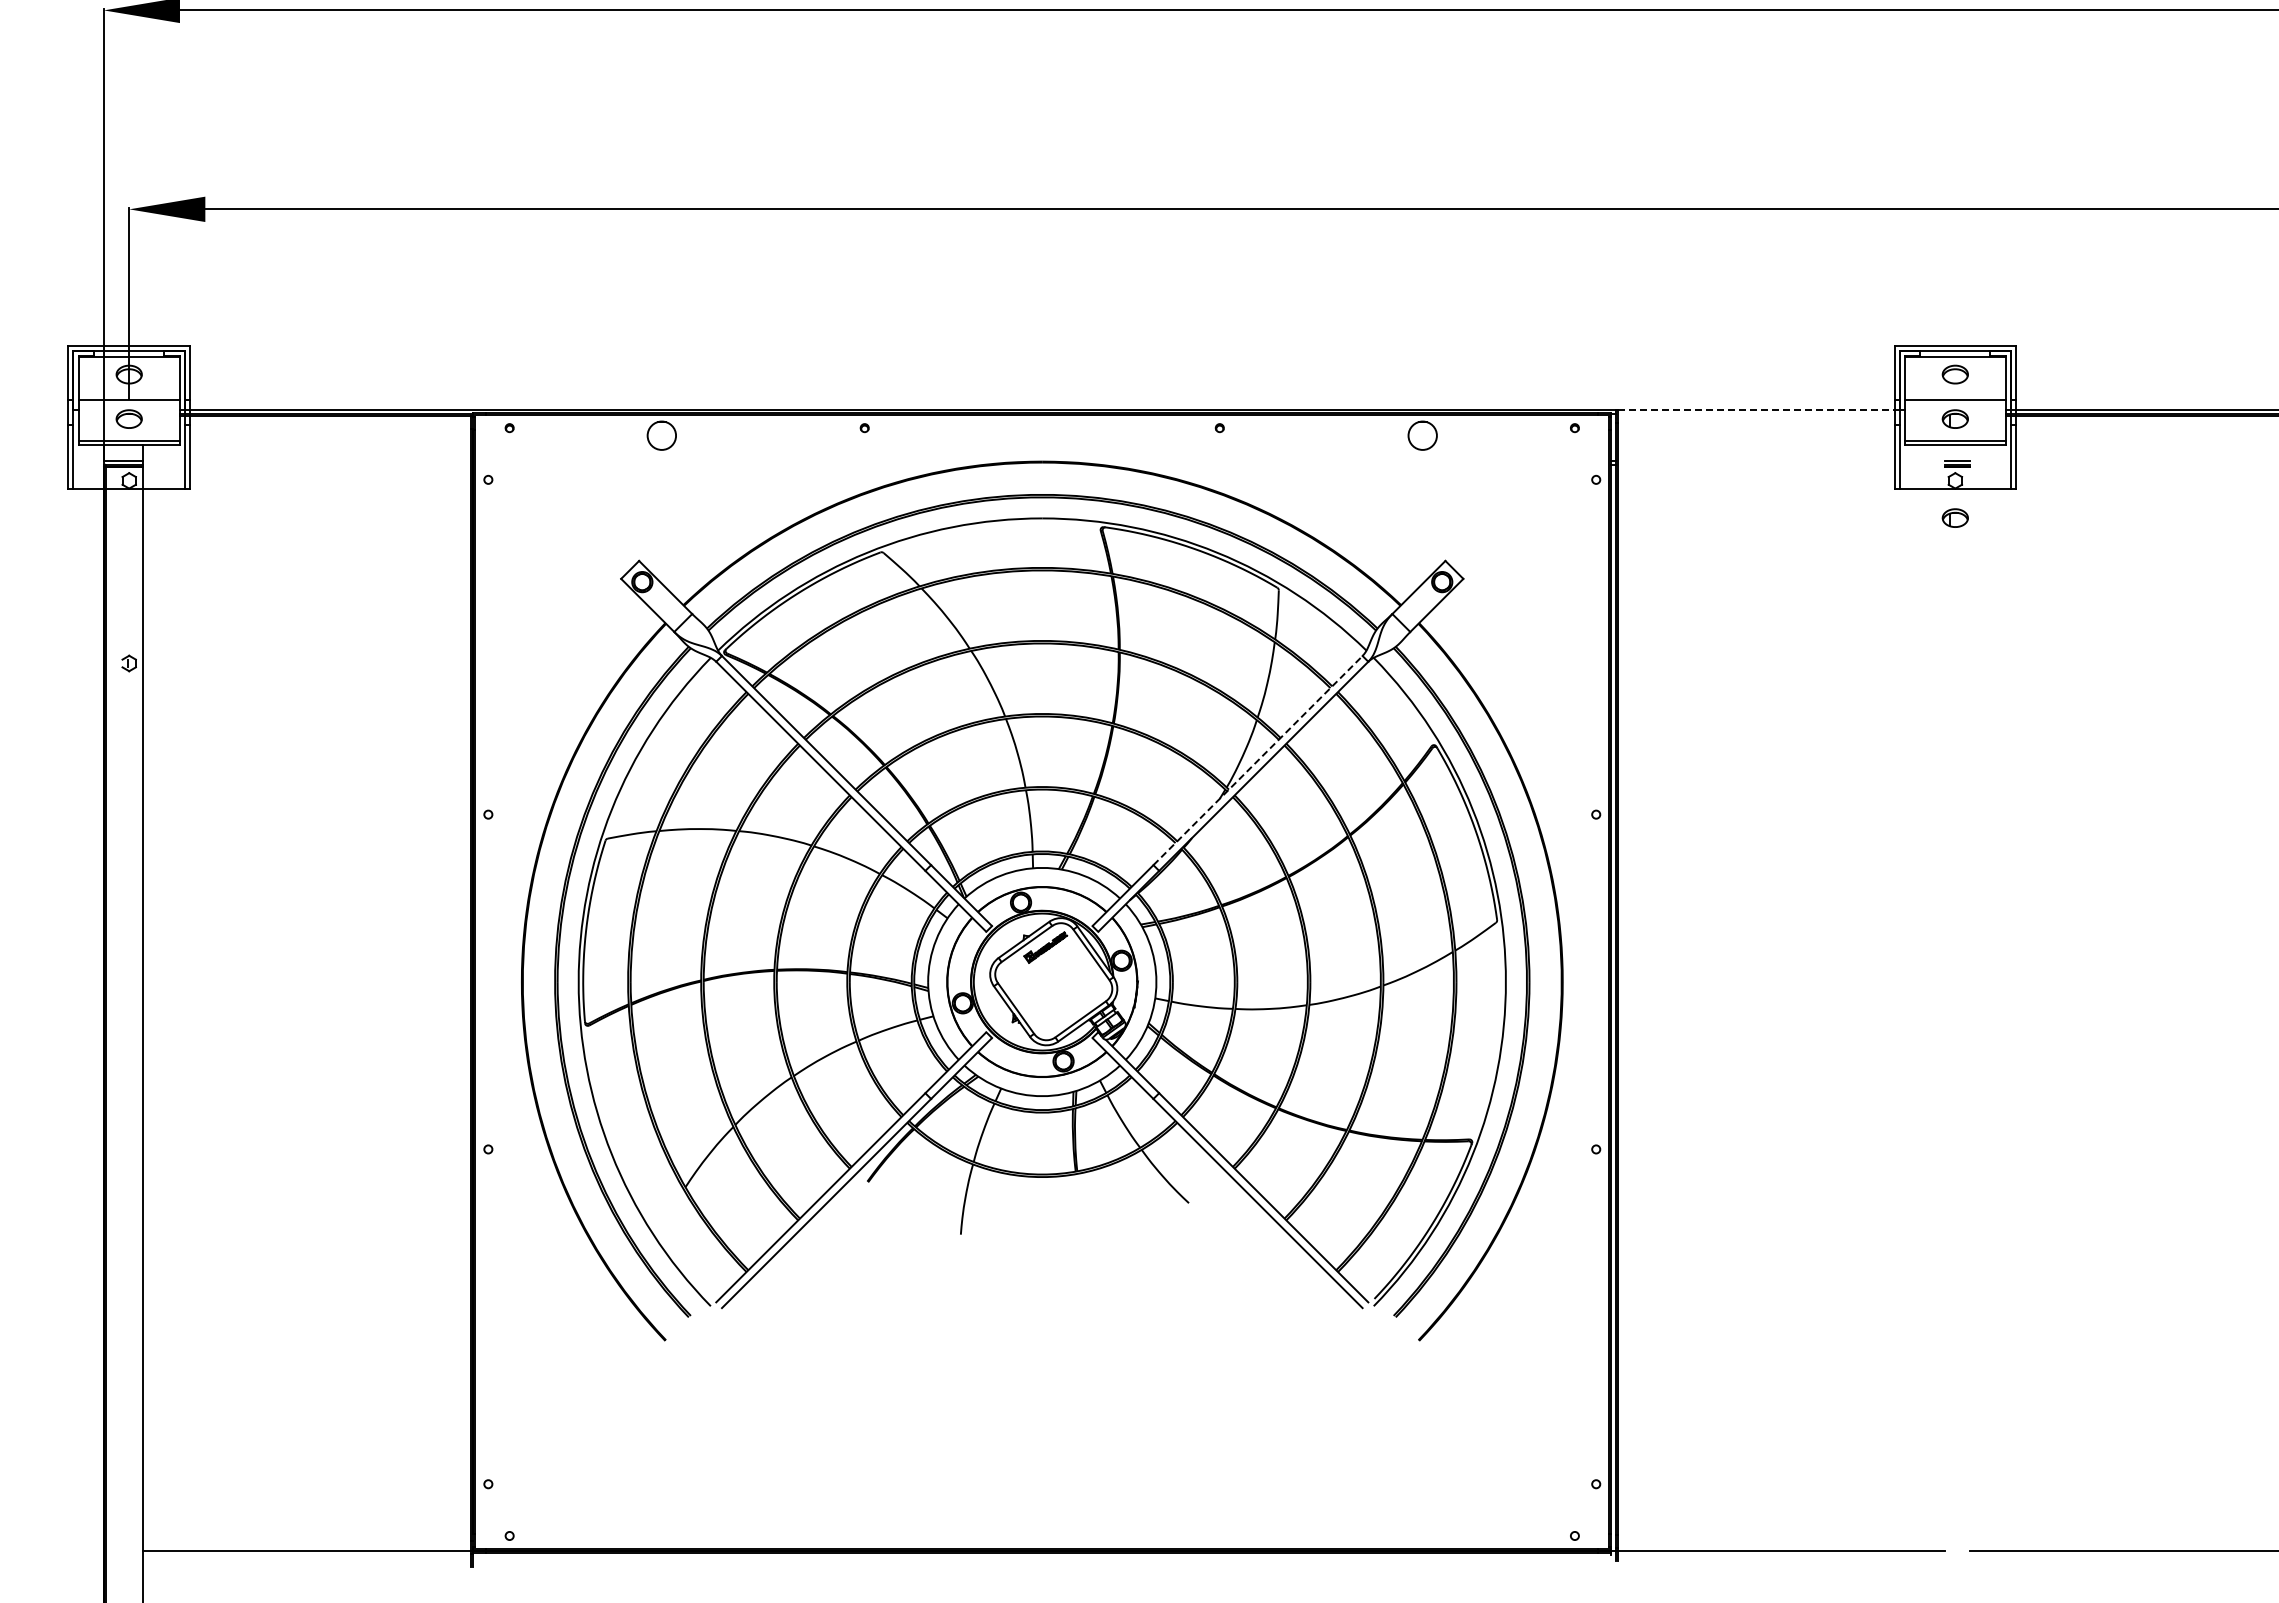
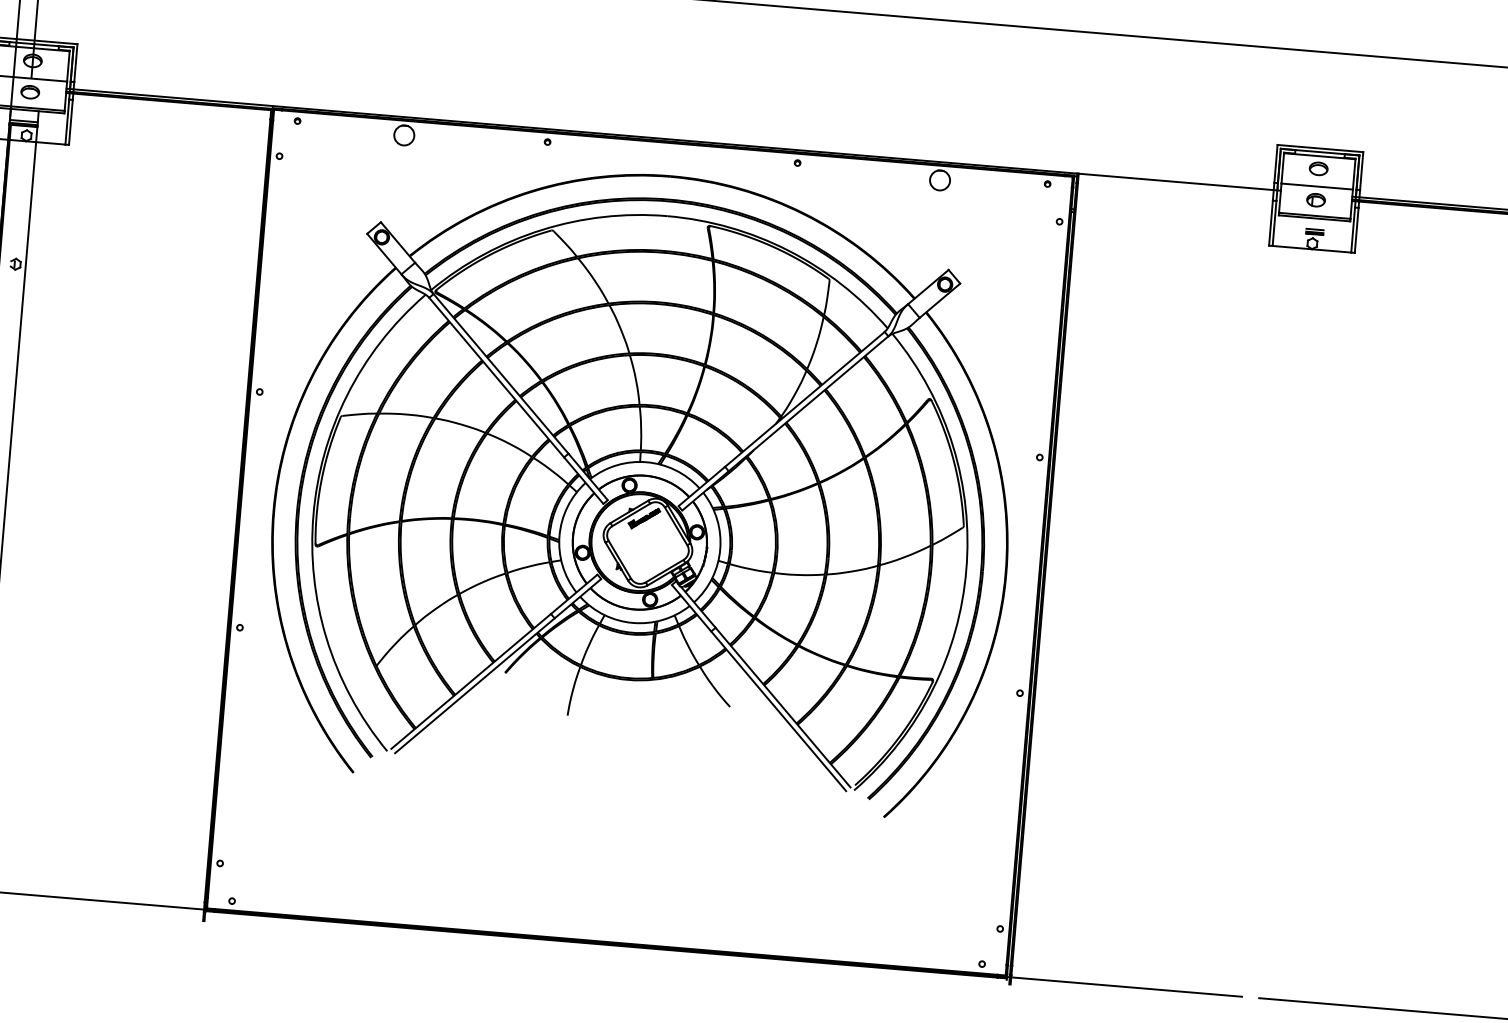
line: (1759, 409) -> (1178, 181), dashed -> solid
part: (1954, 517) -> (1309, 269), removed
line: (1258, 760) -> (805, 399), dashed -> solid

